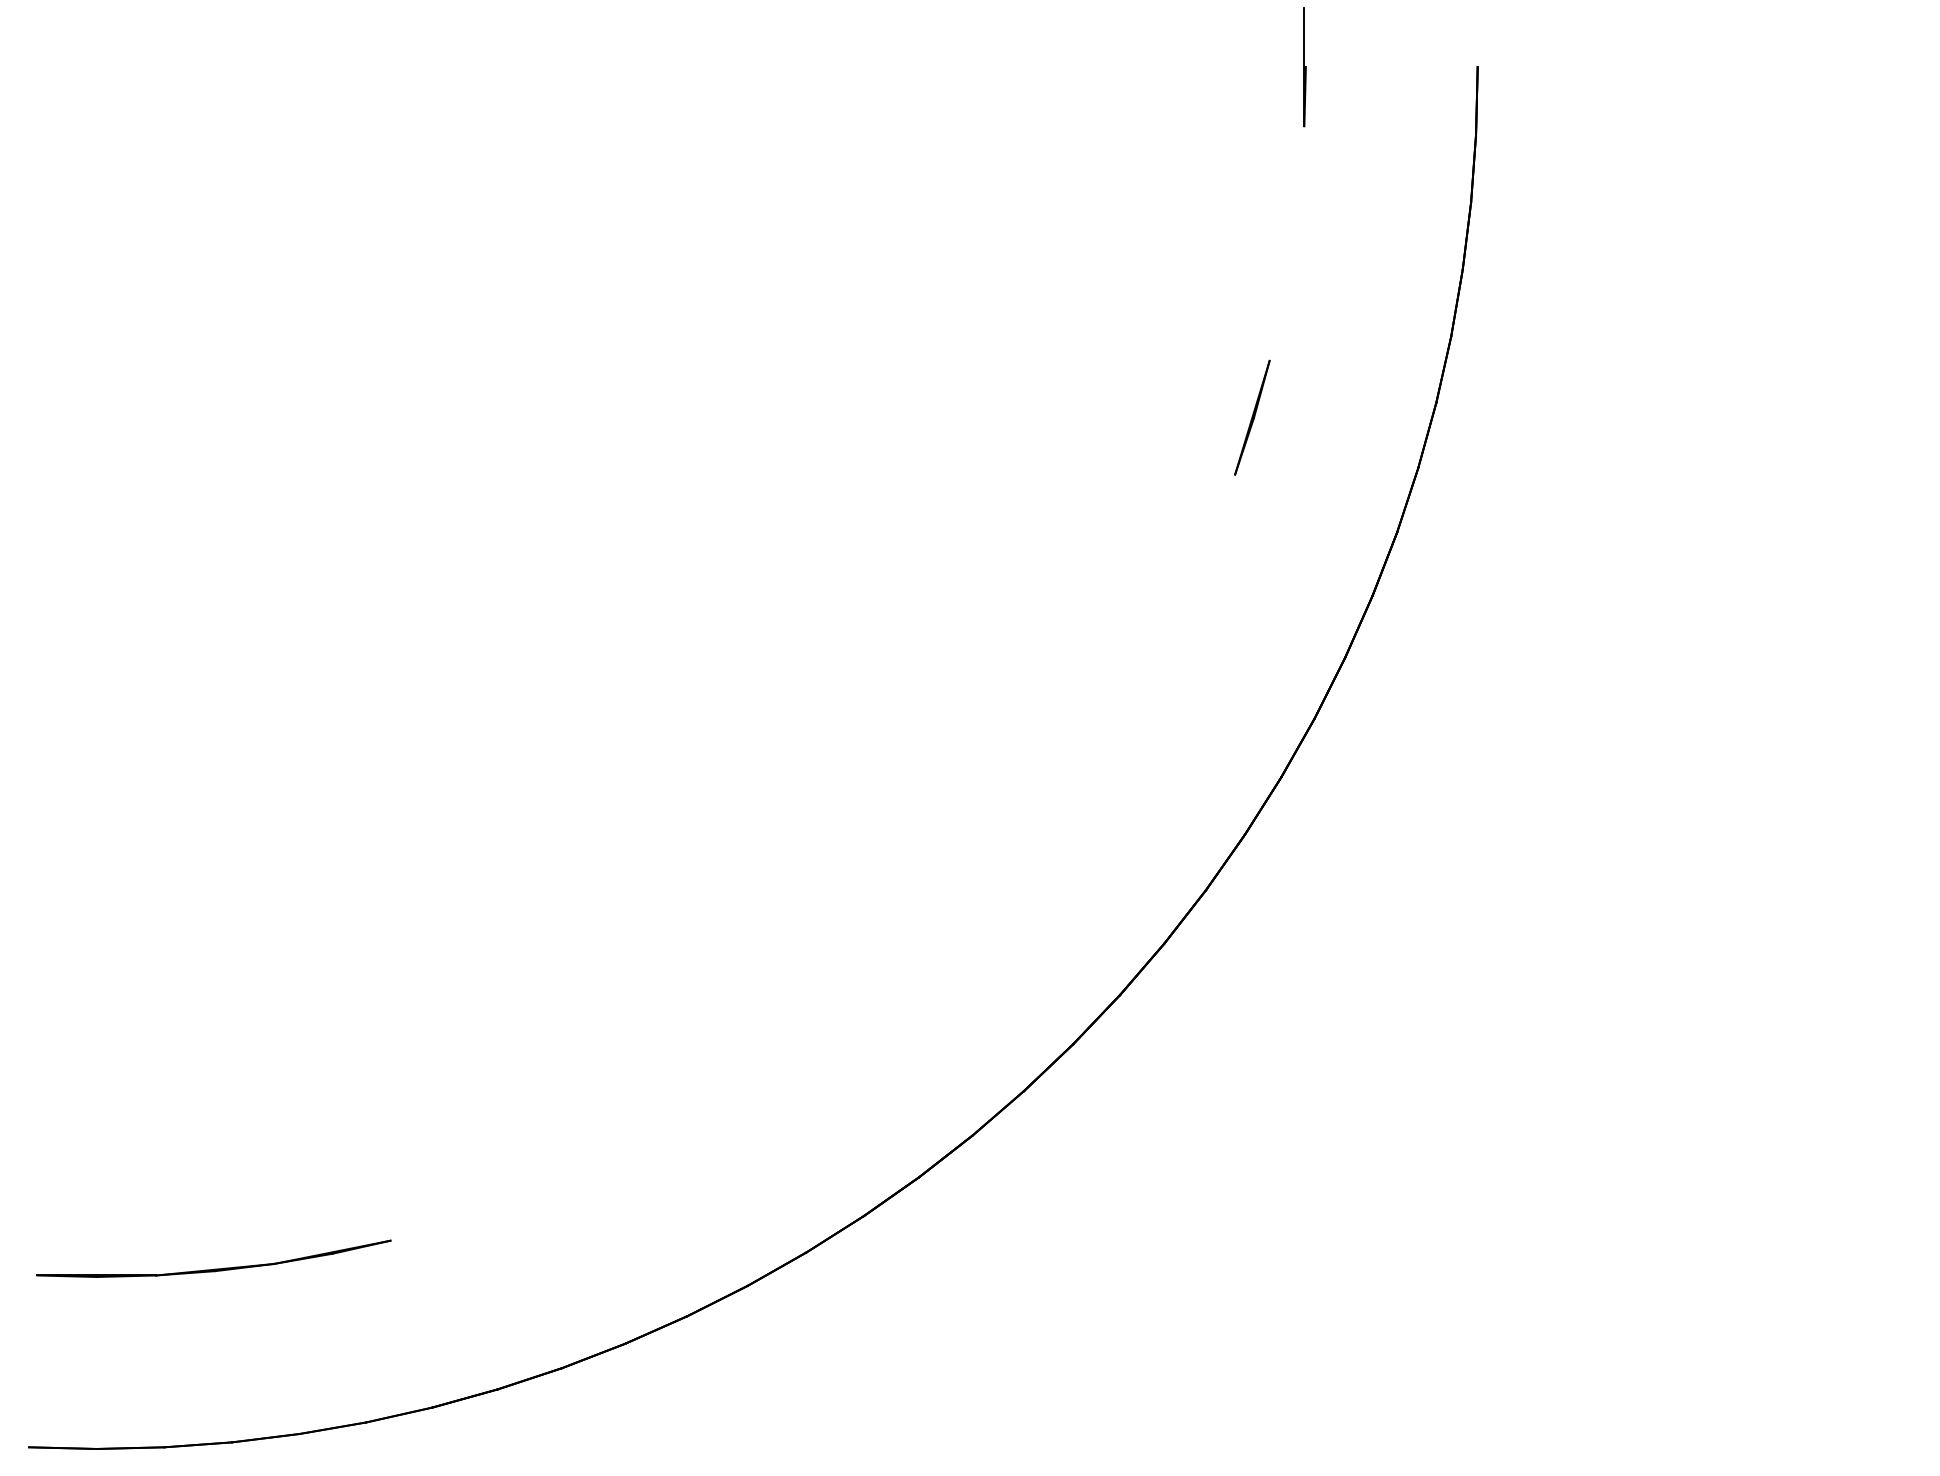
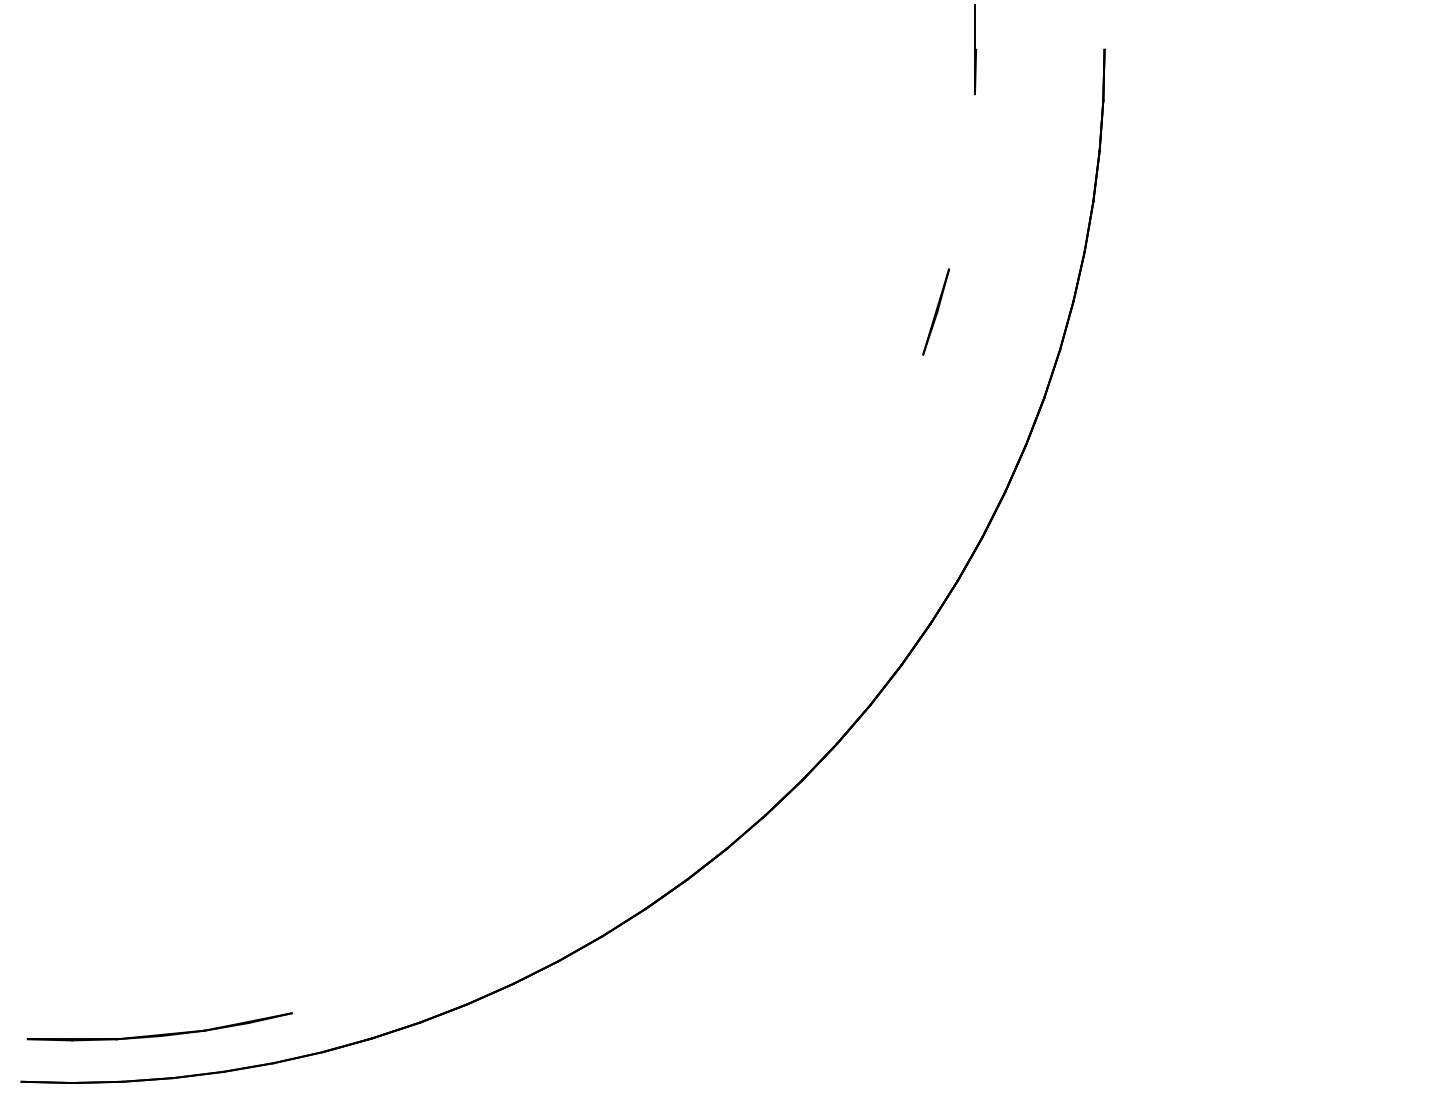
part: (214, 1268) -> (160, 1034), moved

